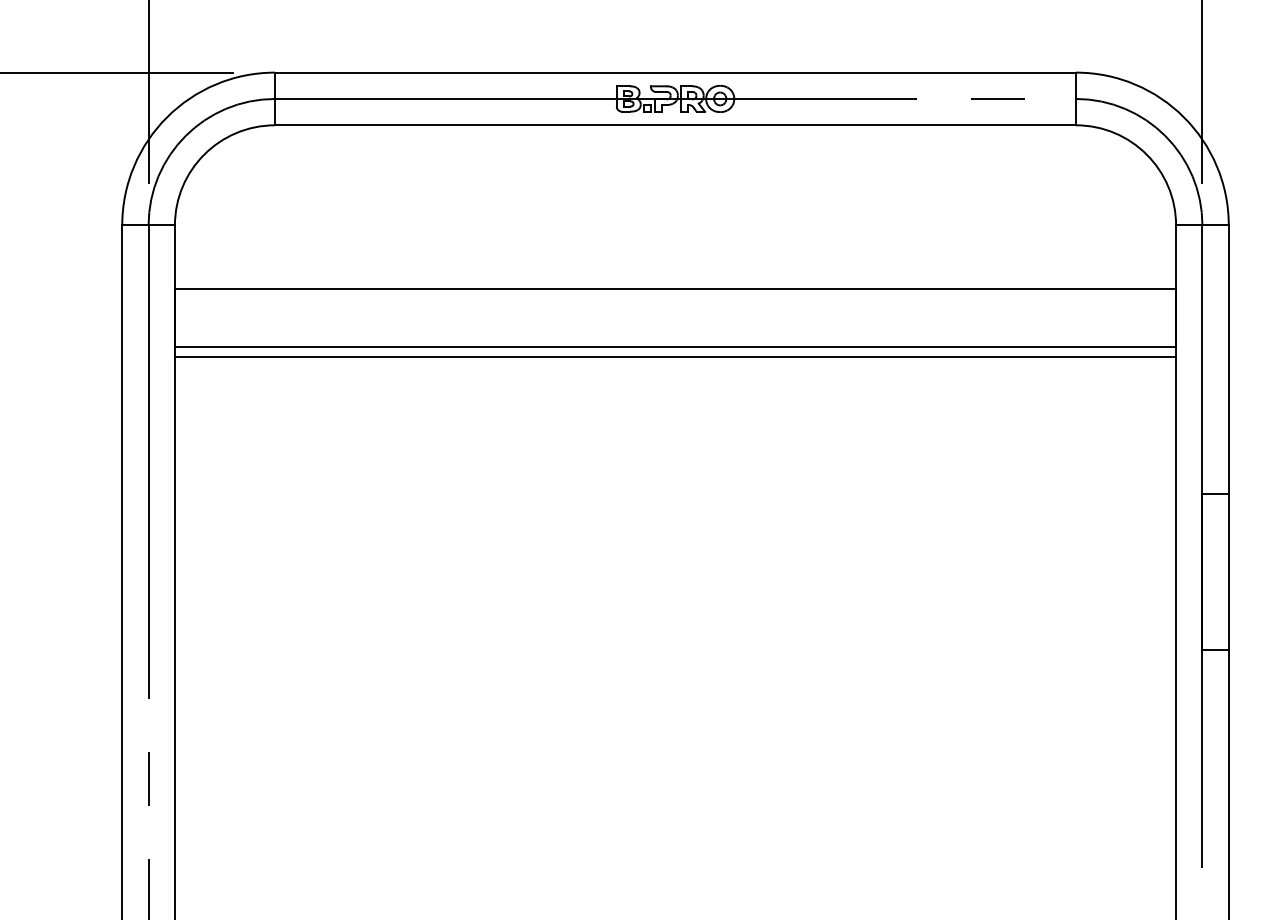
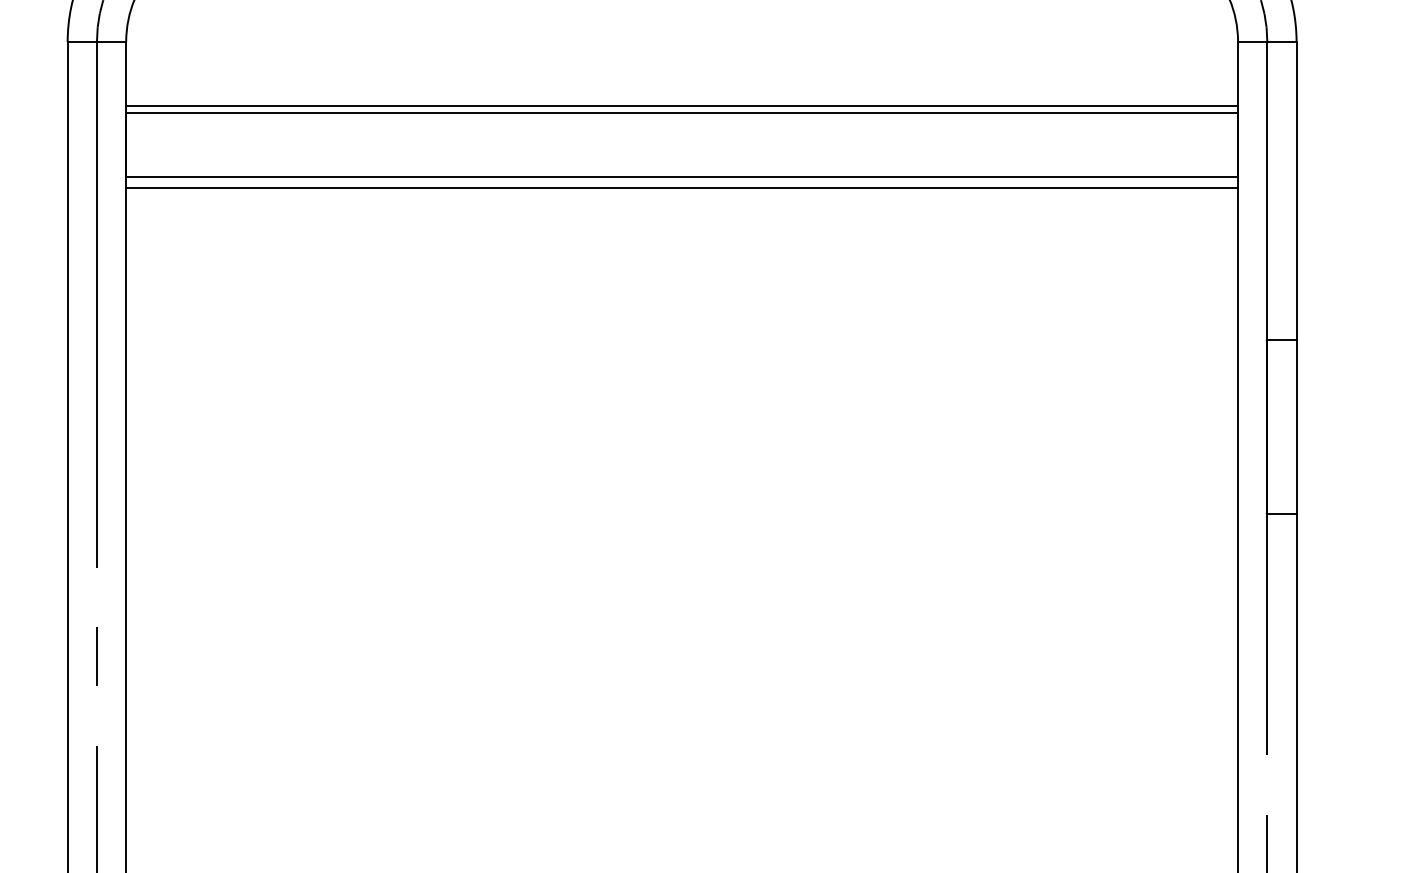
line: (675, 283) -> (682, 106), added

